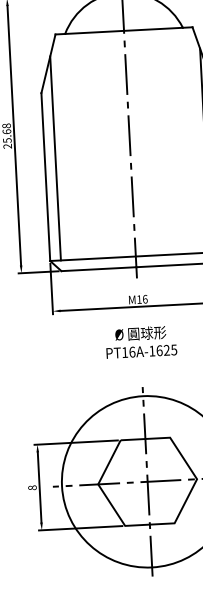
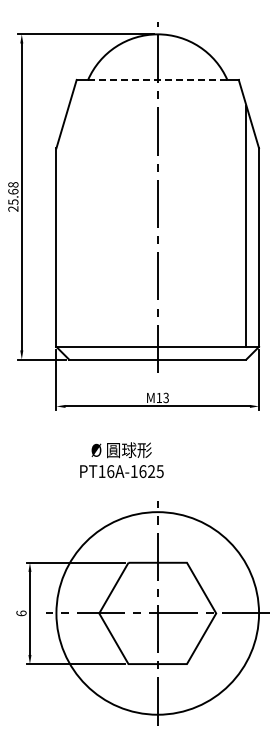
line: (123, 30) -> (157, 79), solid -> dashed
line: (55, 157) -> (69, 225), removed
text: (145, 298) -> (166, 397), 16 -> 13
text: (140, 342) -> (121, 460), moved
text: (32, 487) -> (21, 613), 8 -> 6

